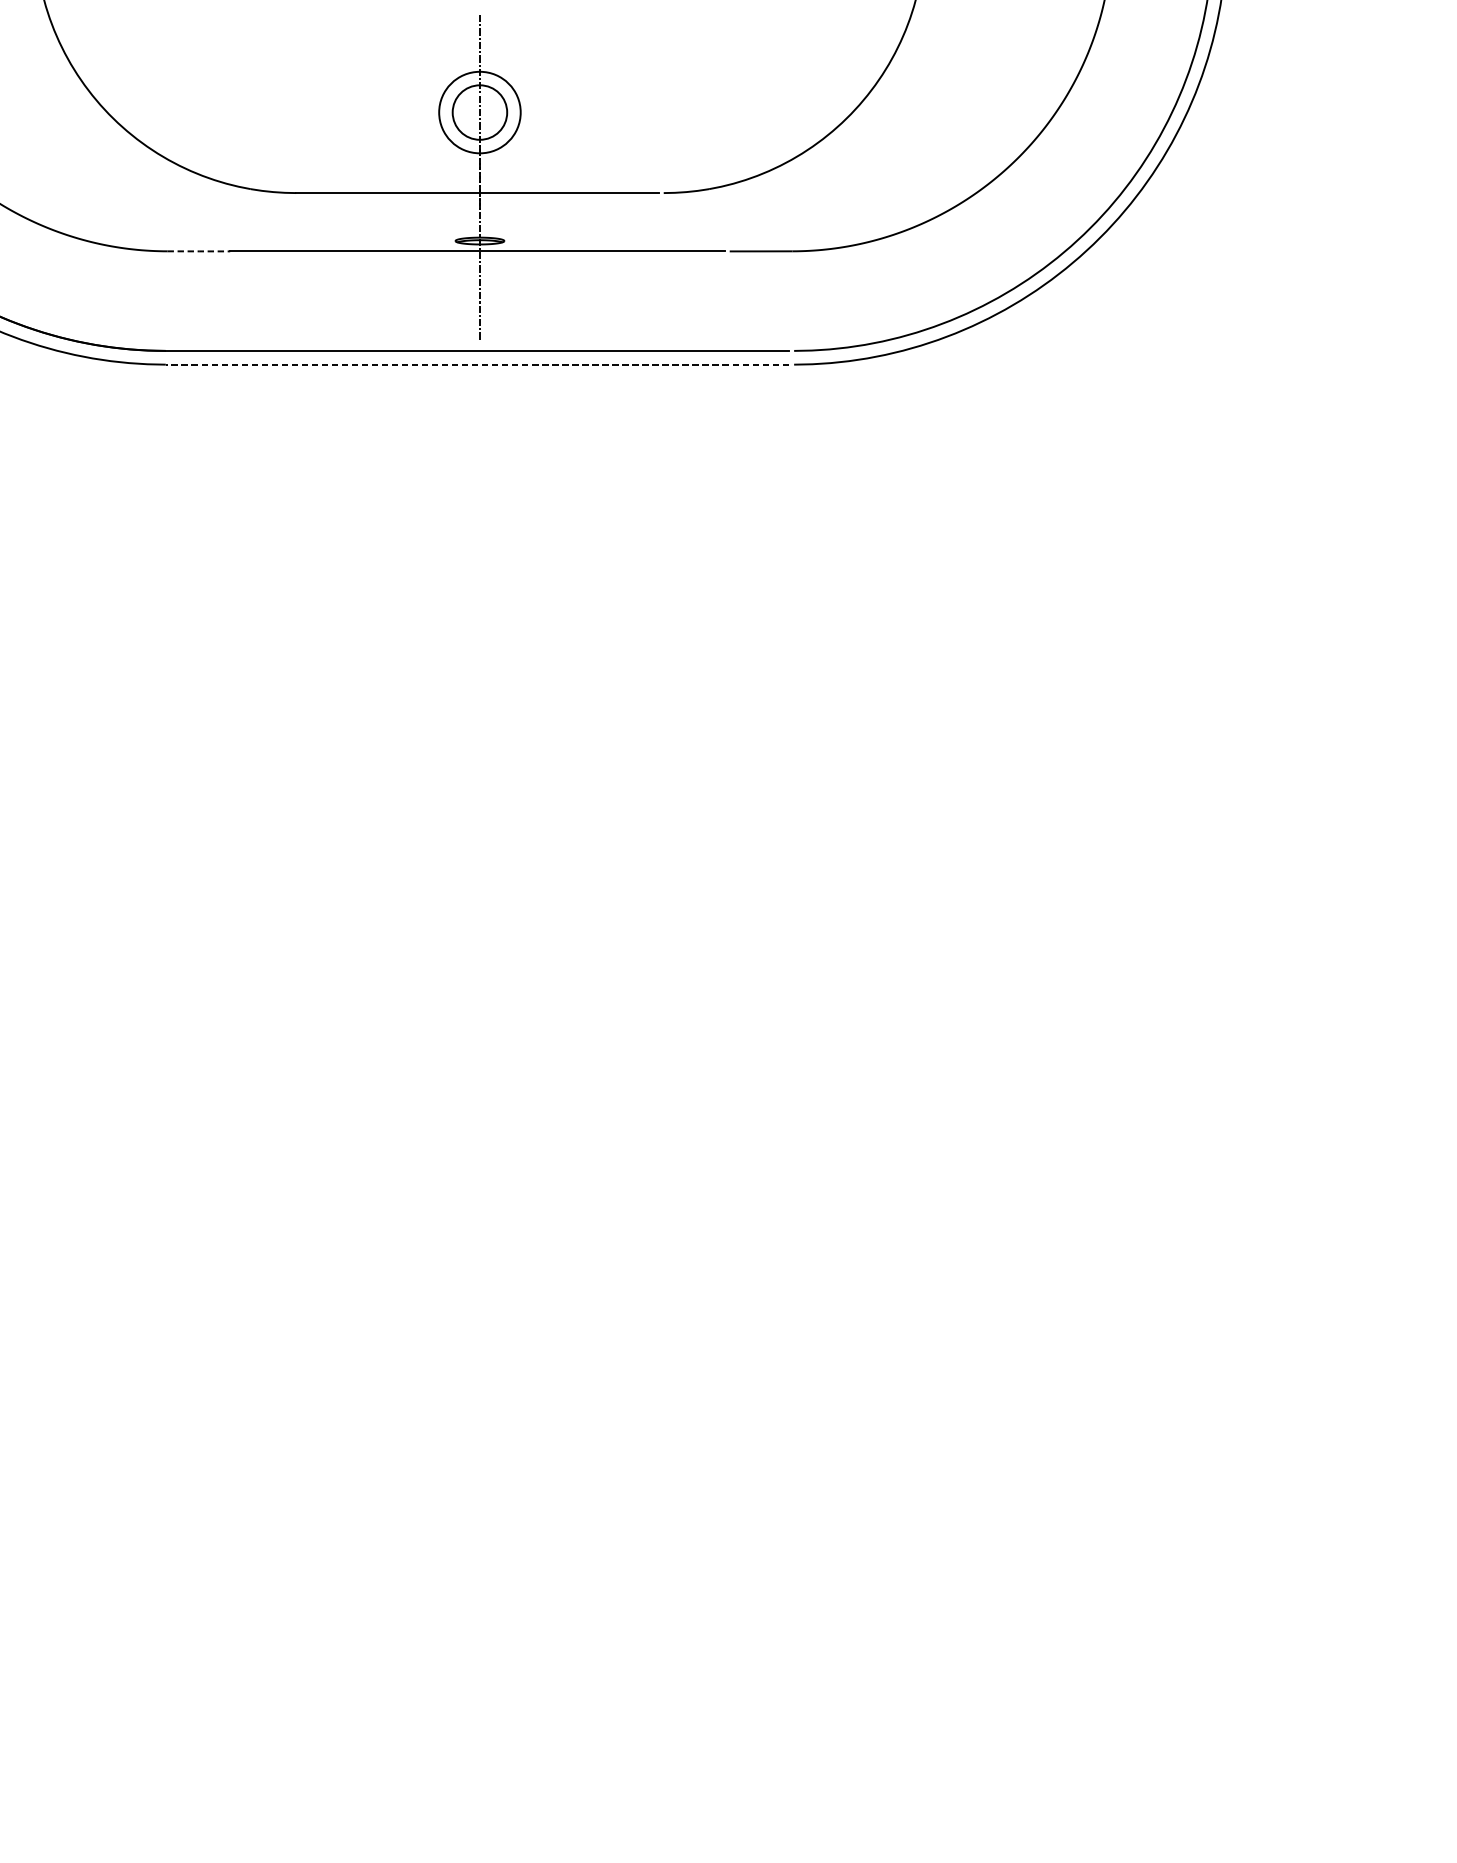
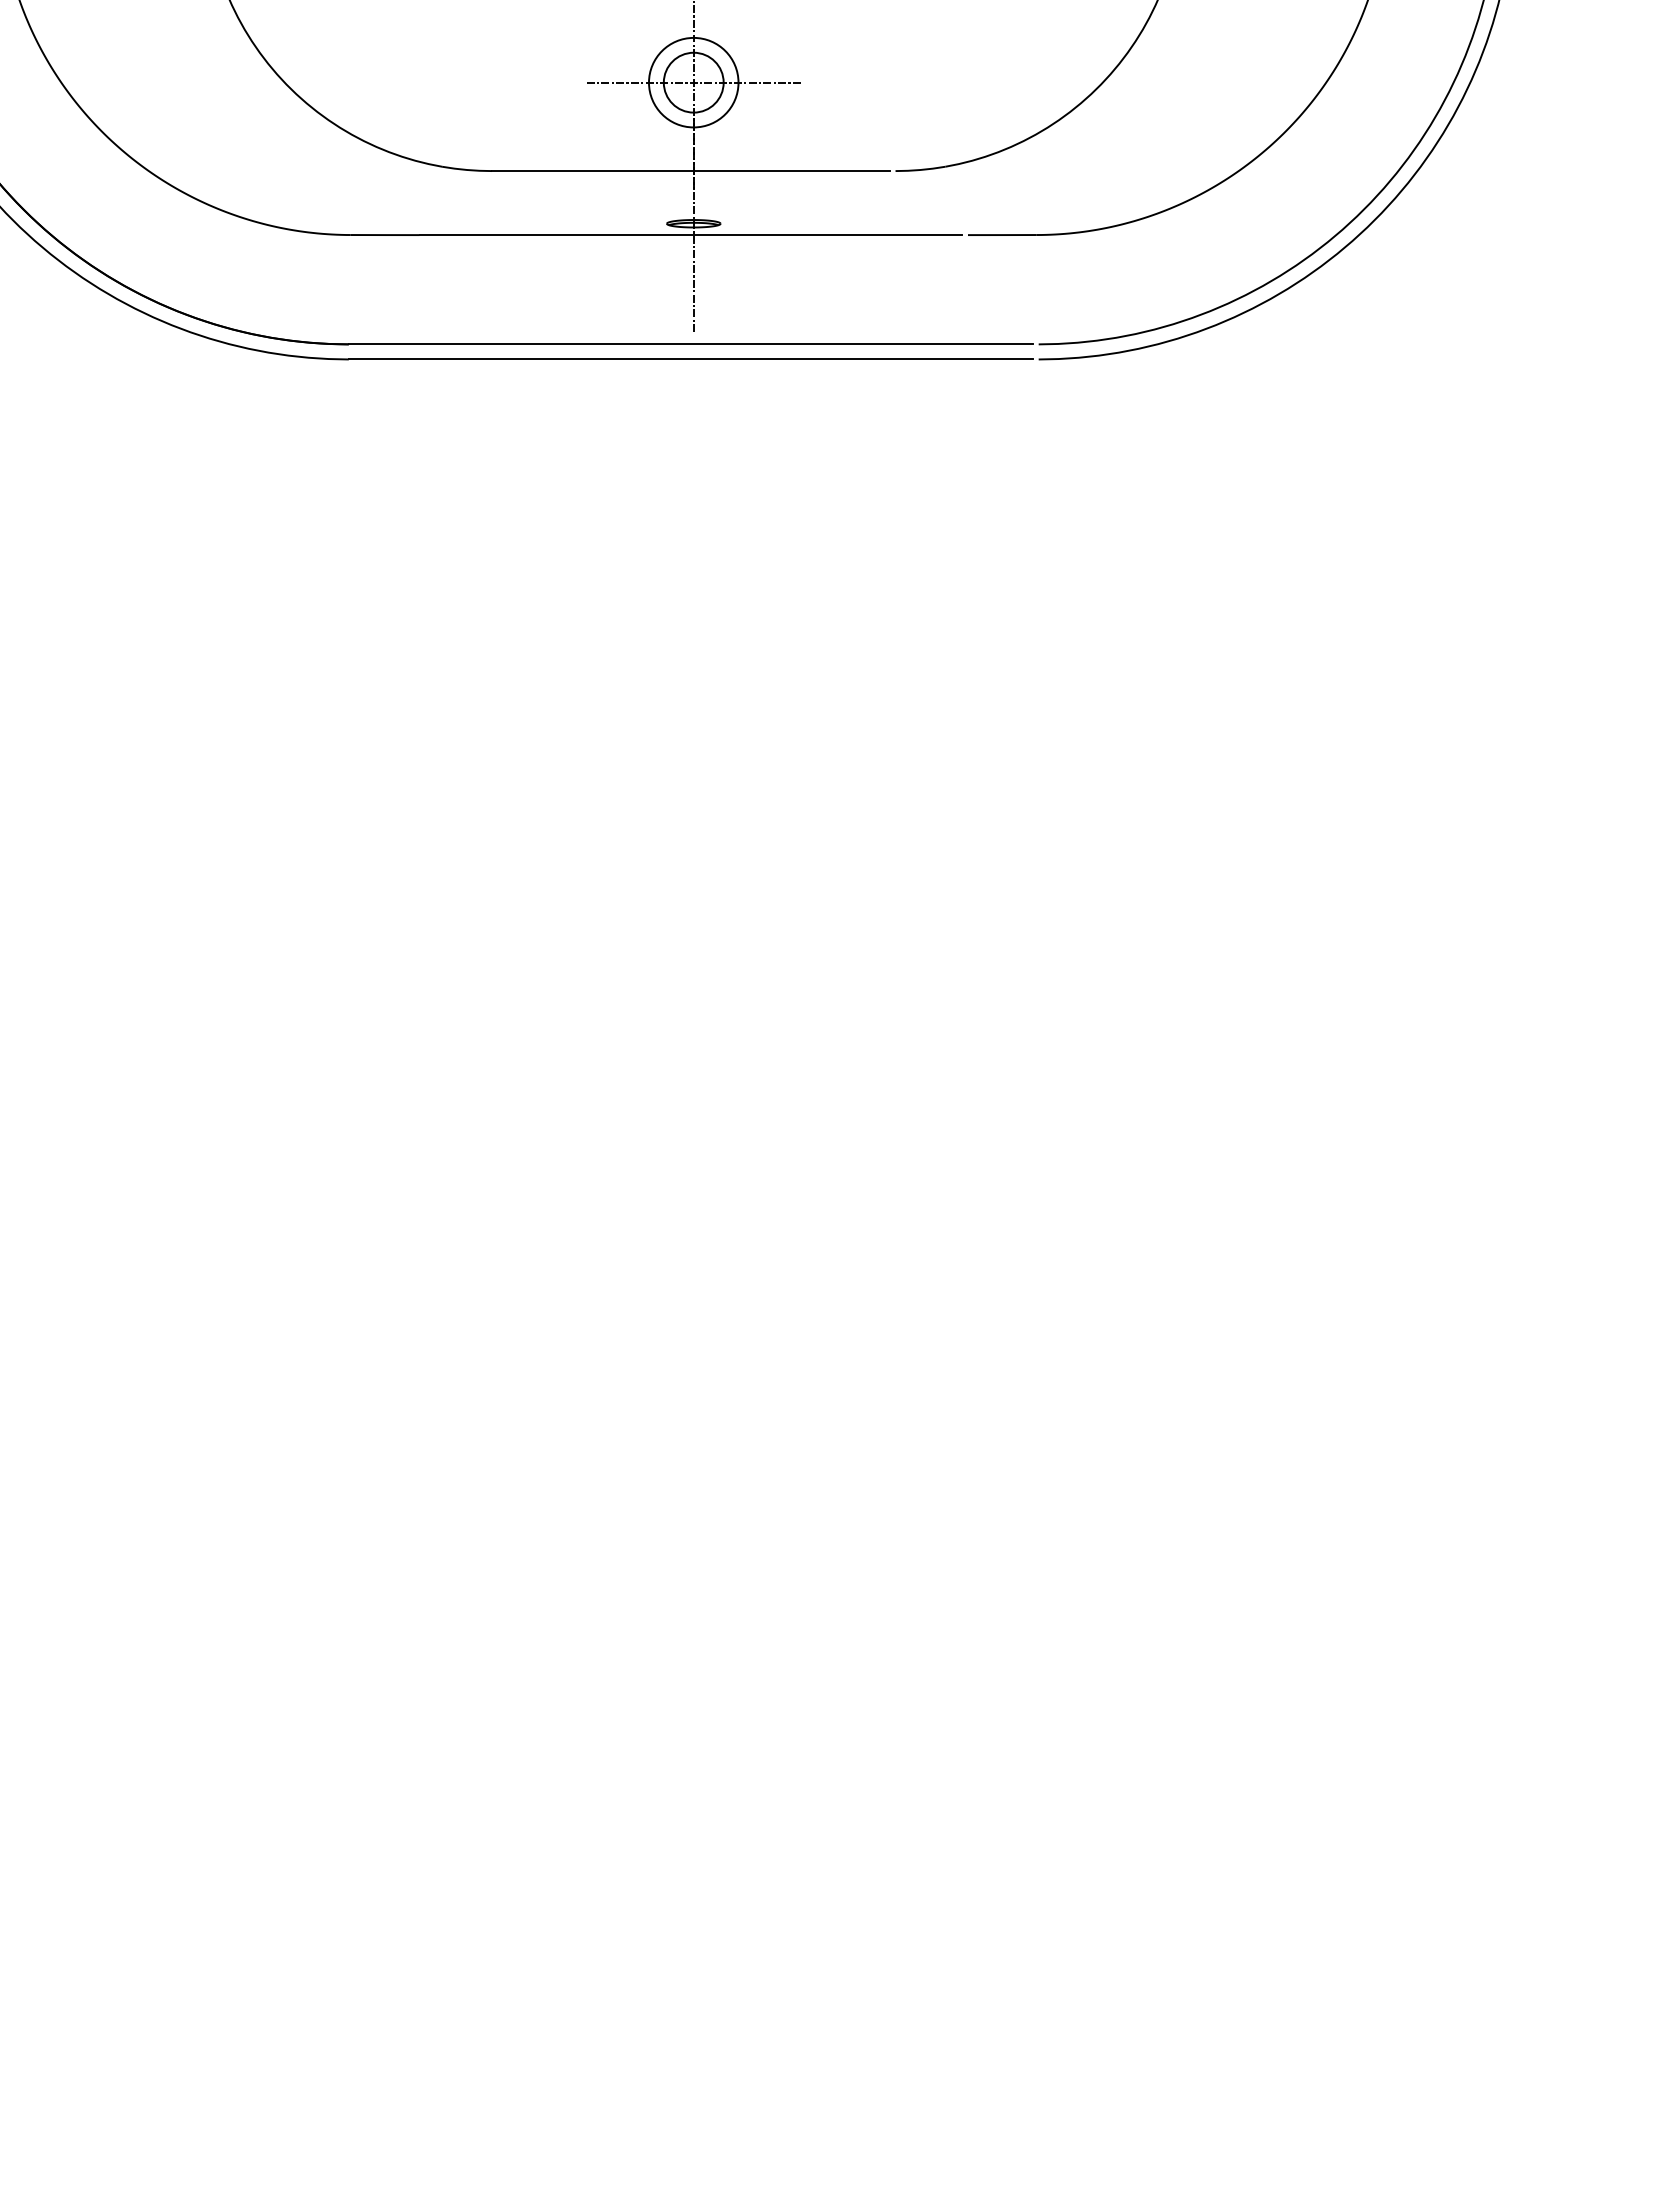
line: (479, 112) -> (693, 82), added
line: (199, 251) -> (385, 235), dashed -> solid
line: (476, 364) -> (690, 359), dashed -> solid

